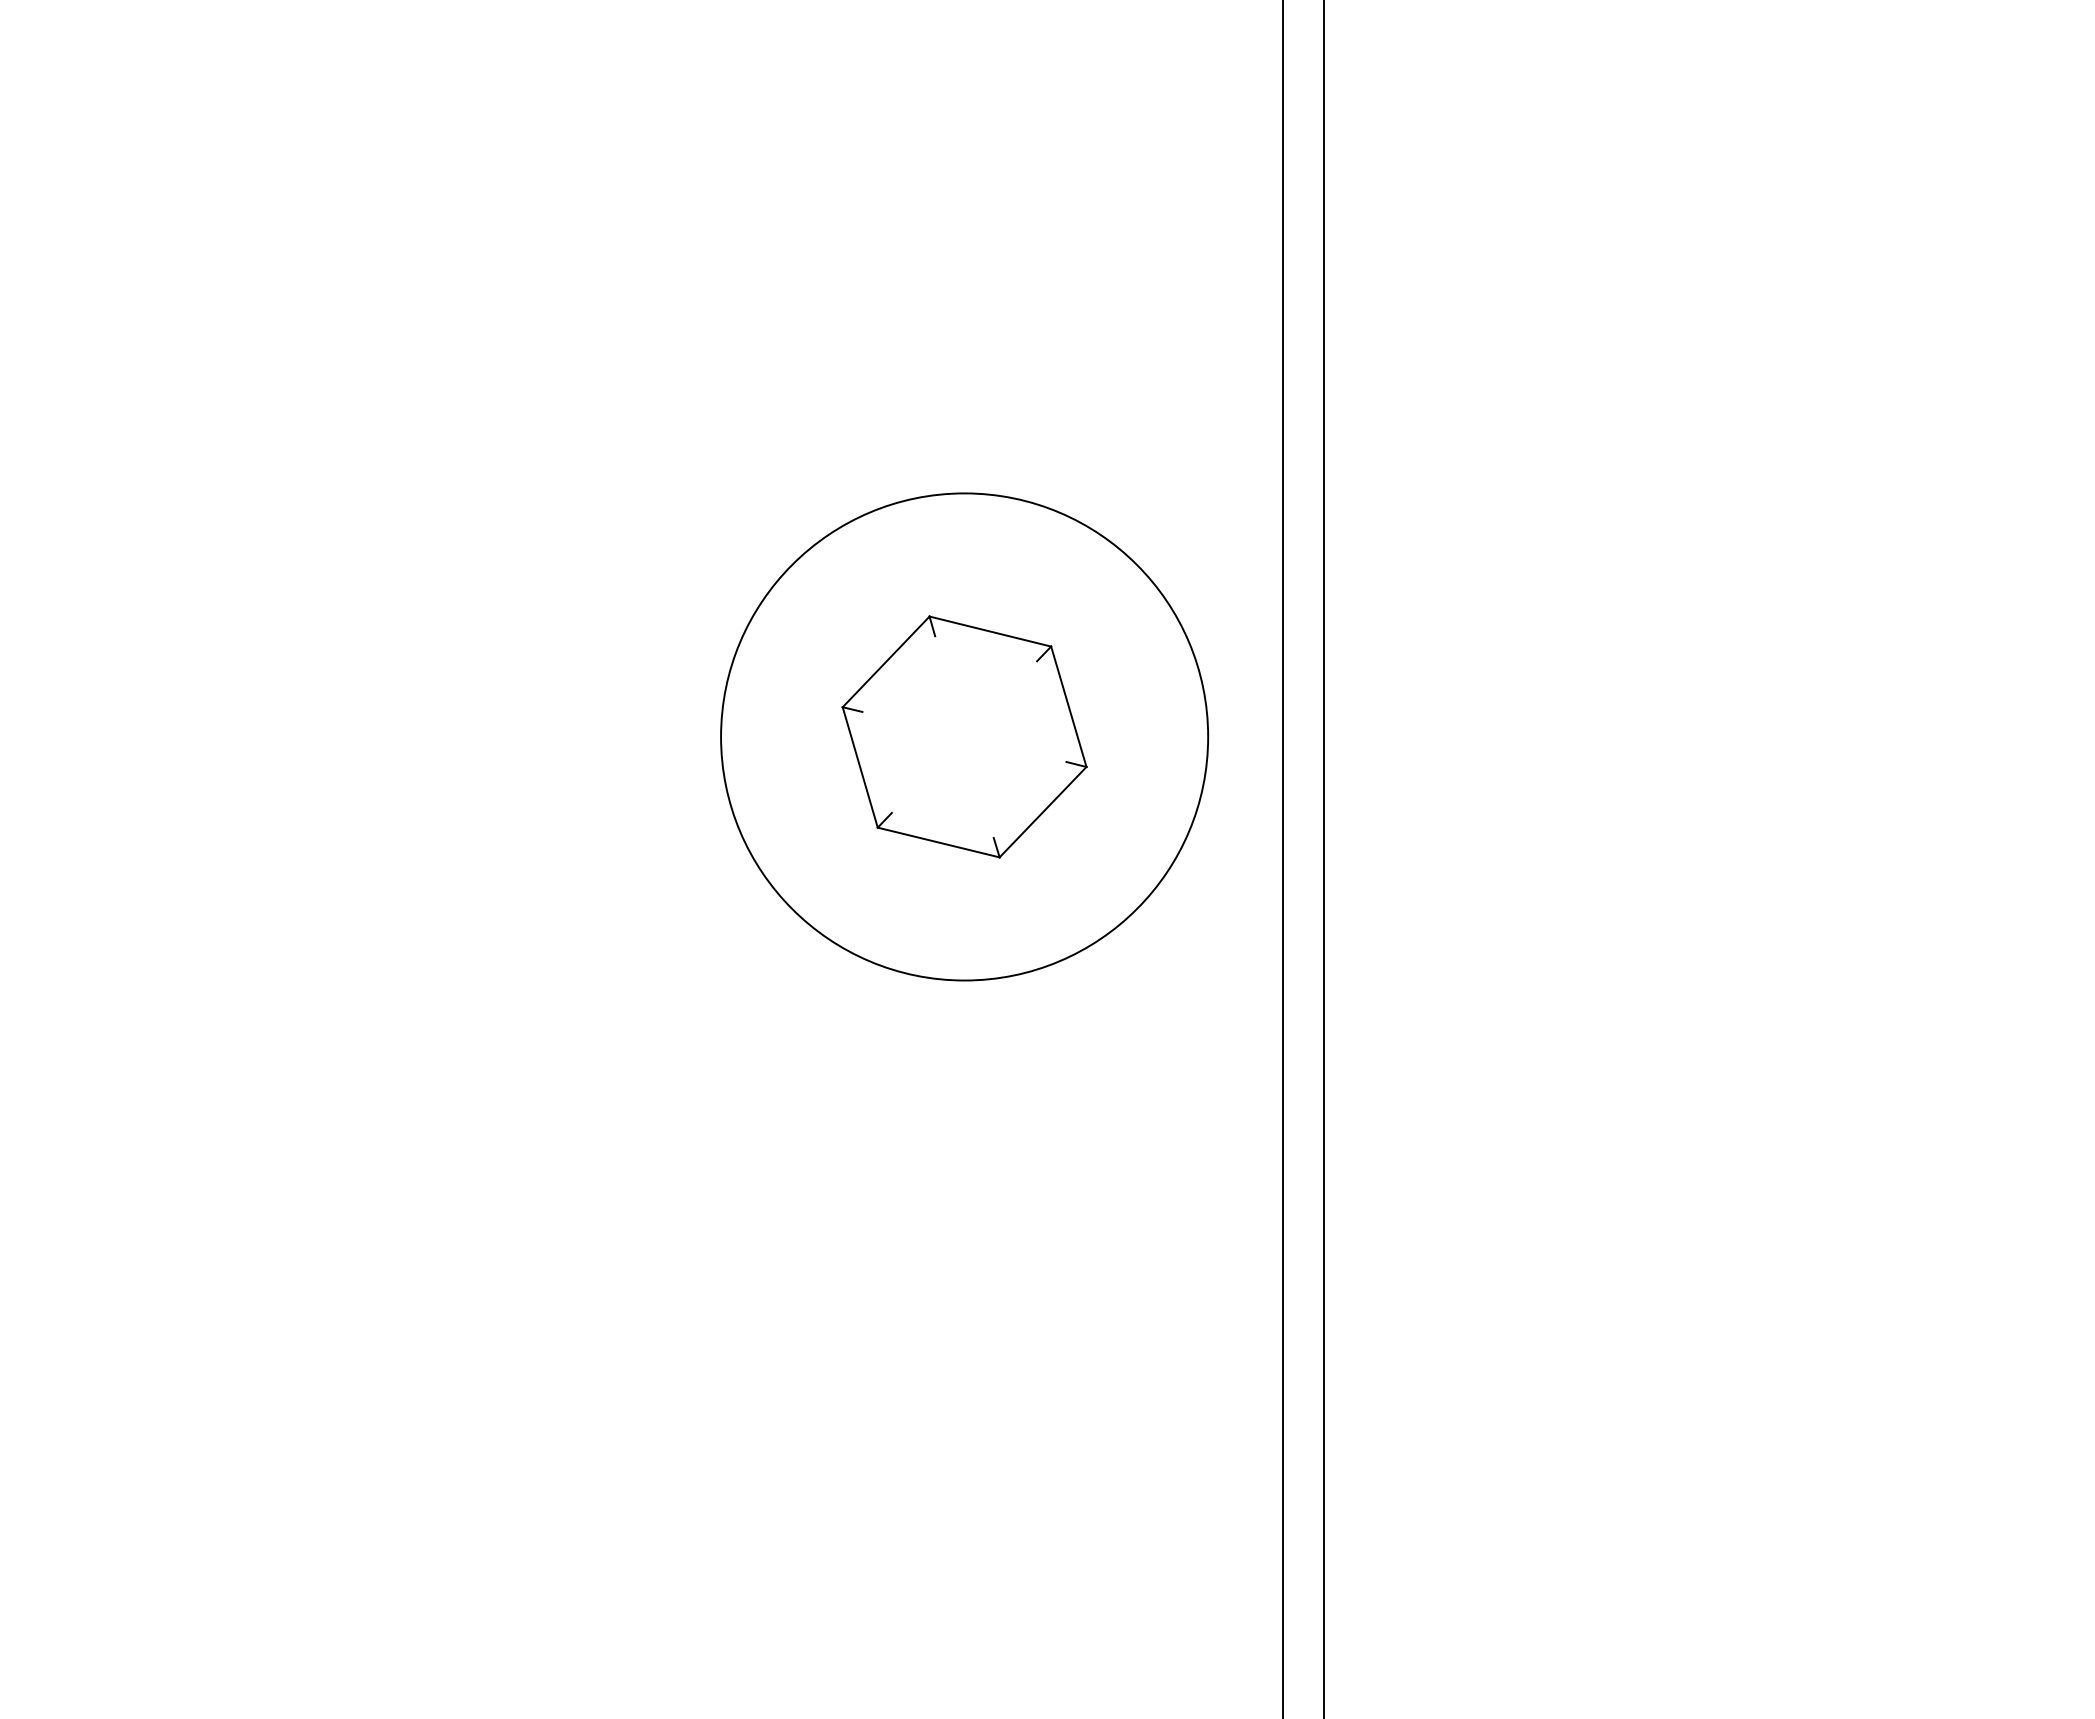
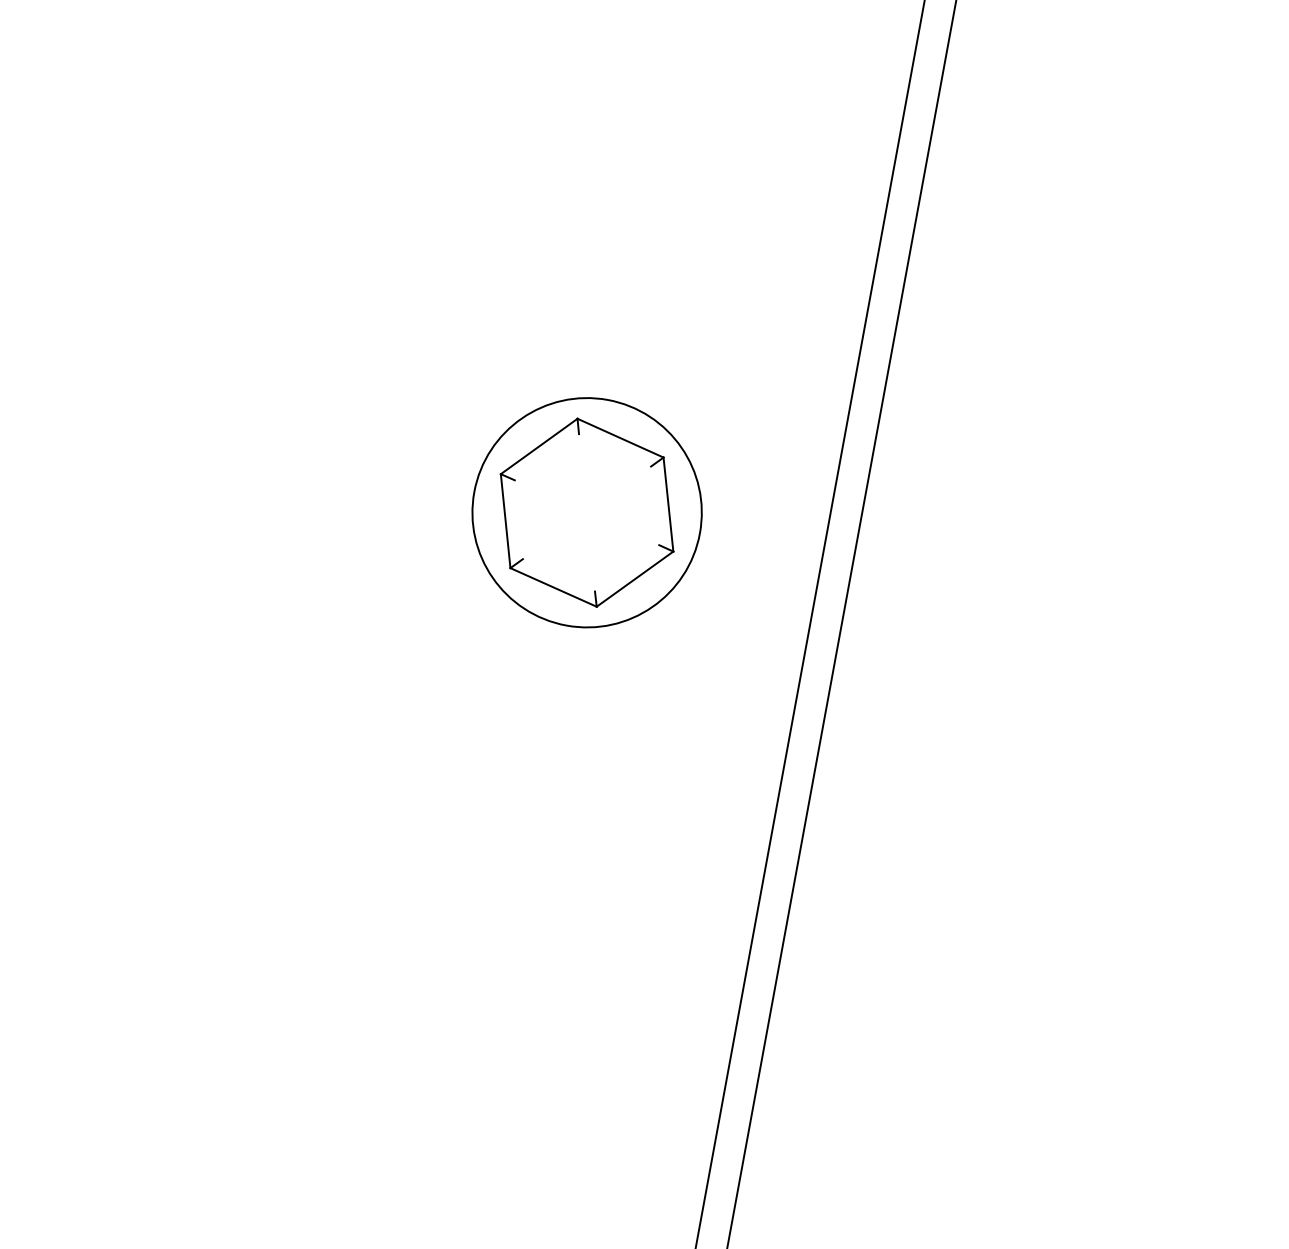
circle: (964, 736) -> (587, 512), size x0.62

